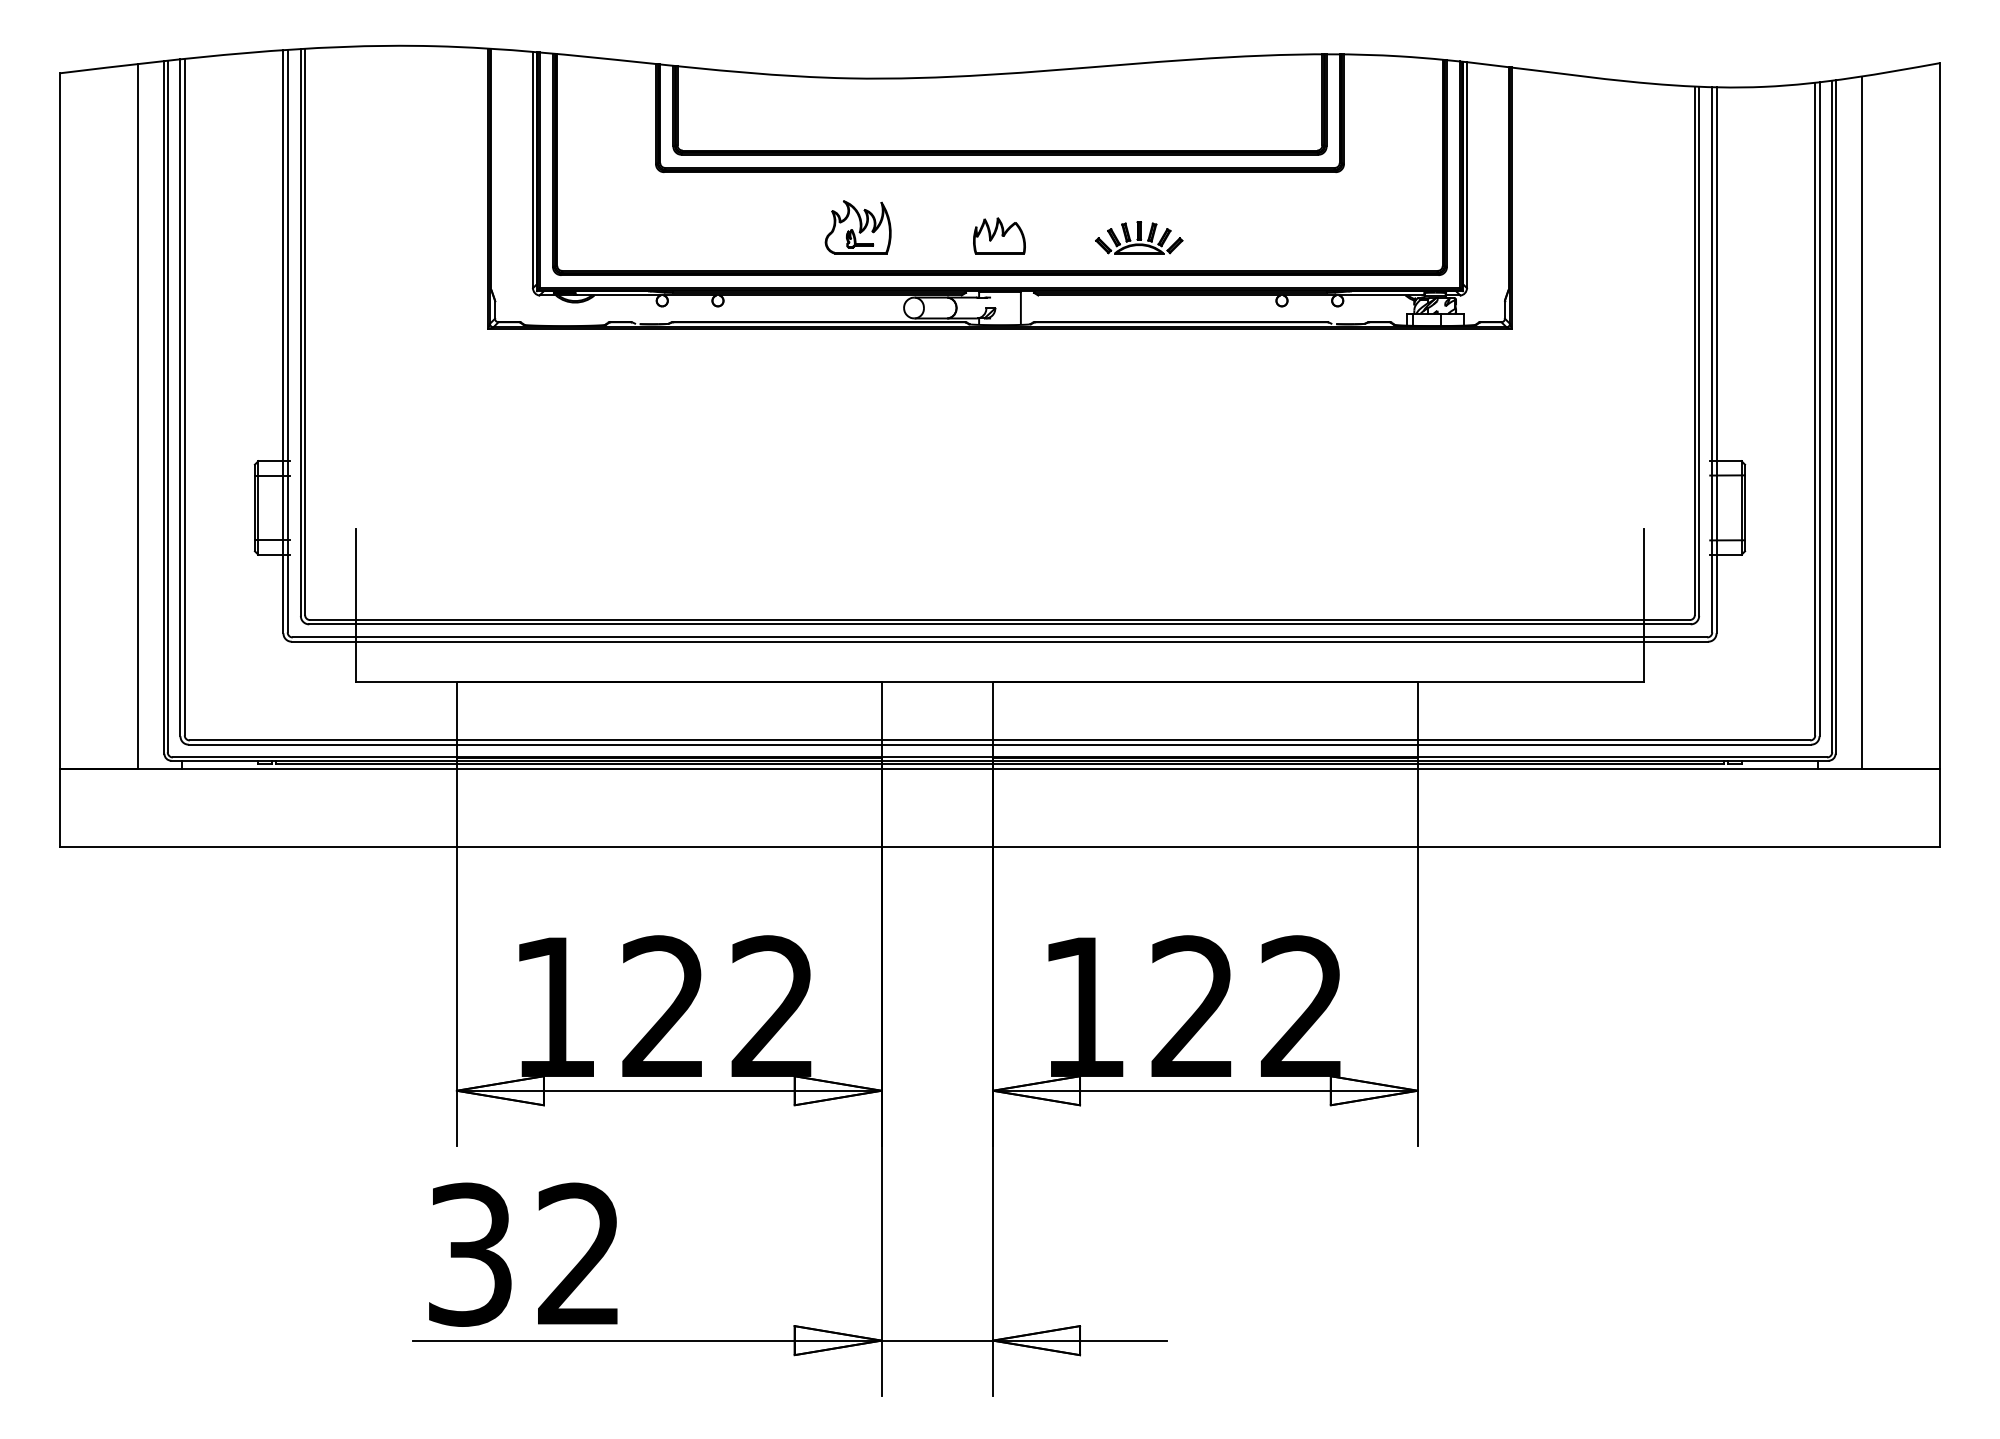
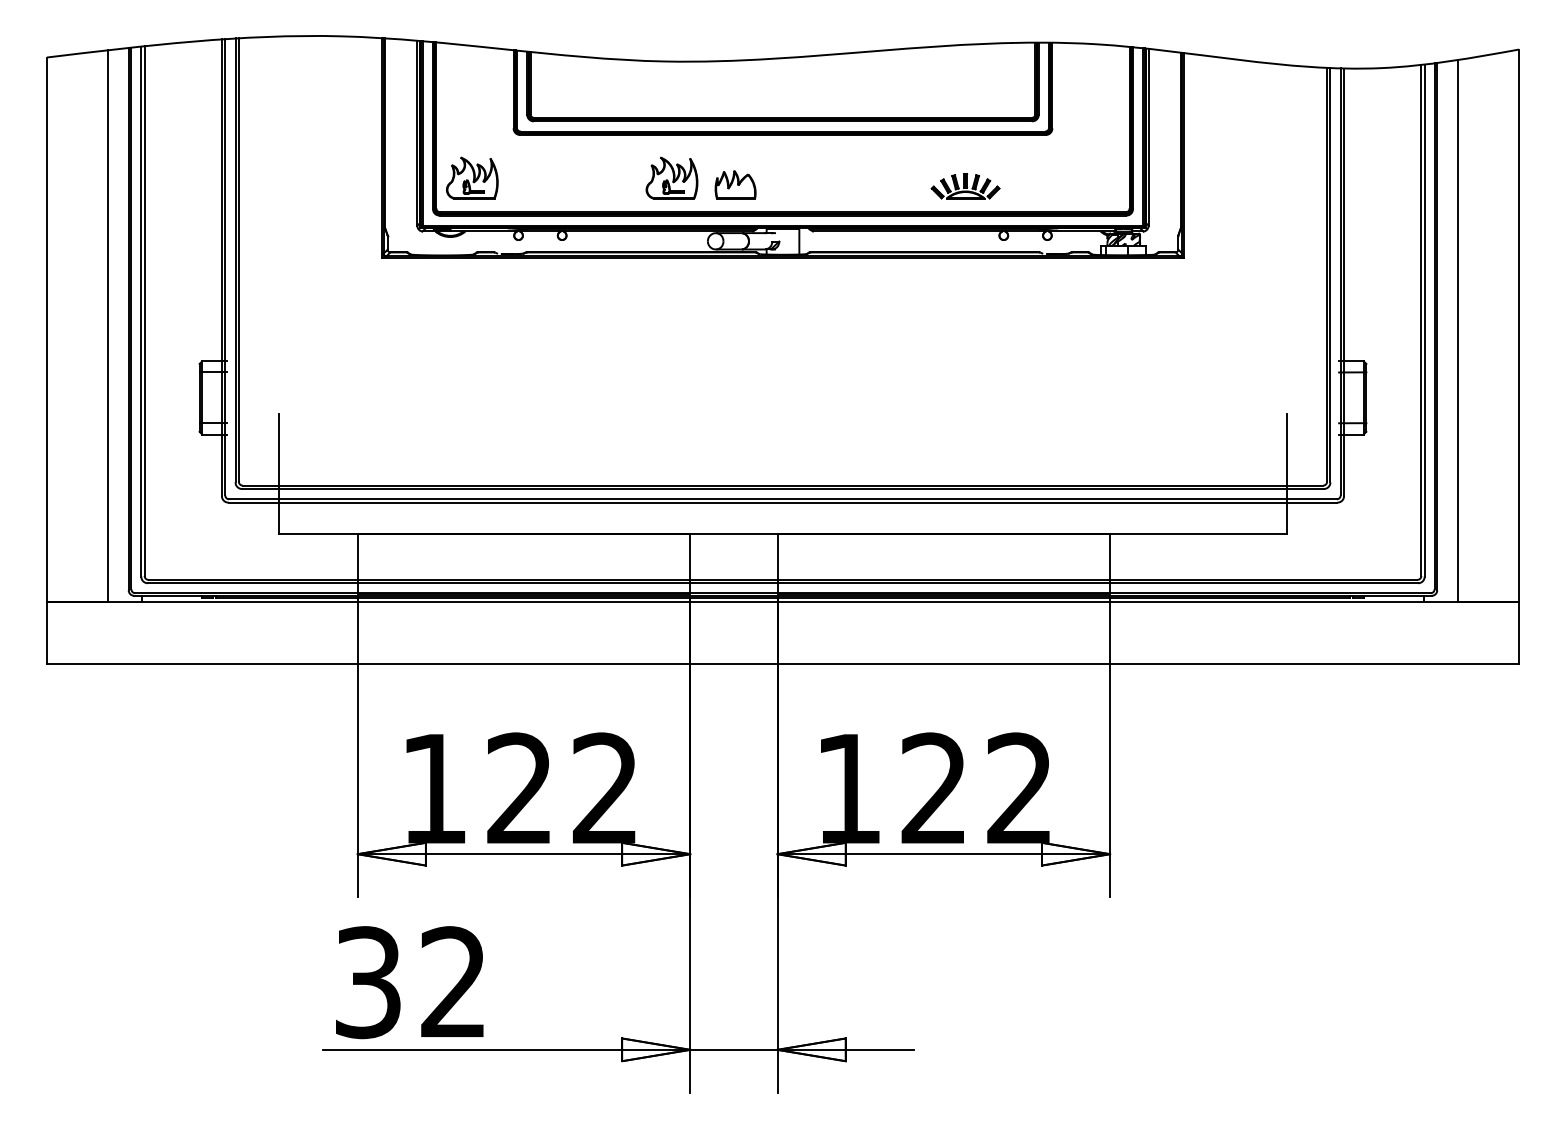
part: (602, 227) -> (471, 178), added
part: (999, 235) -> (735, 184), moved
part: (1139, 237) -> (965, 186), moved

